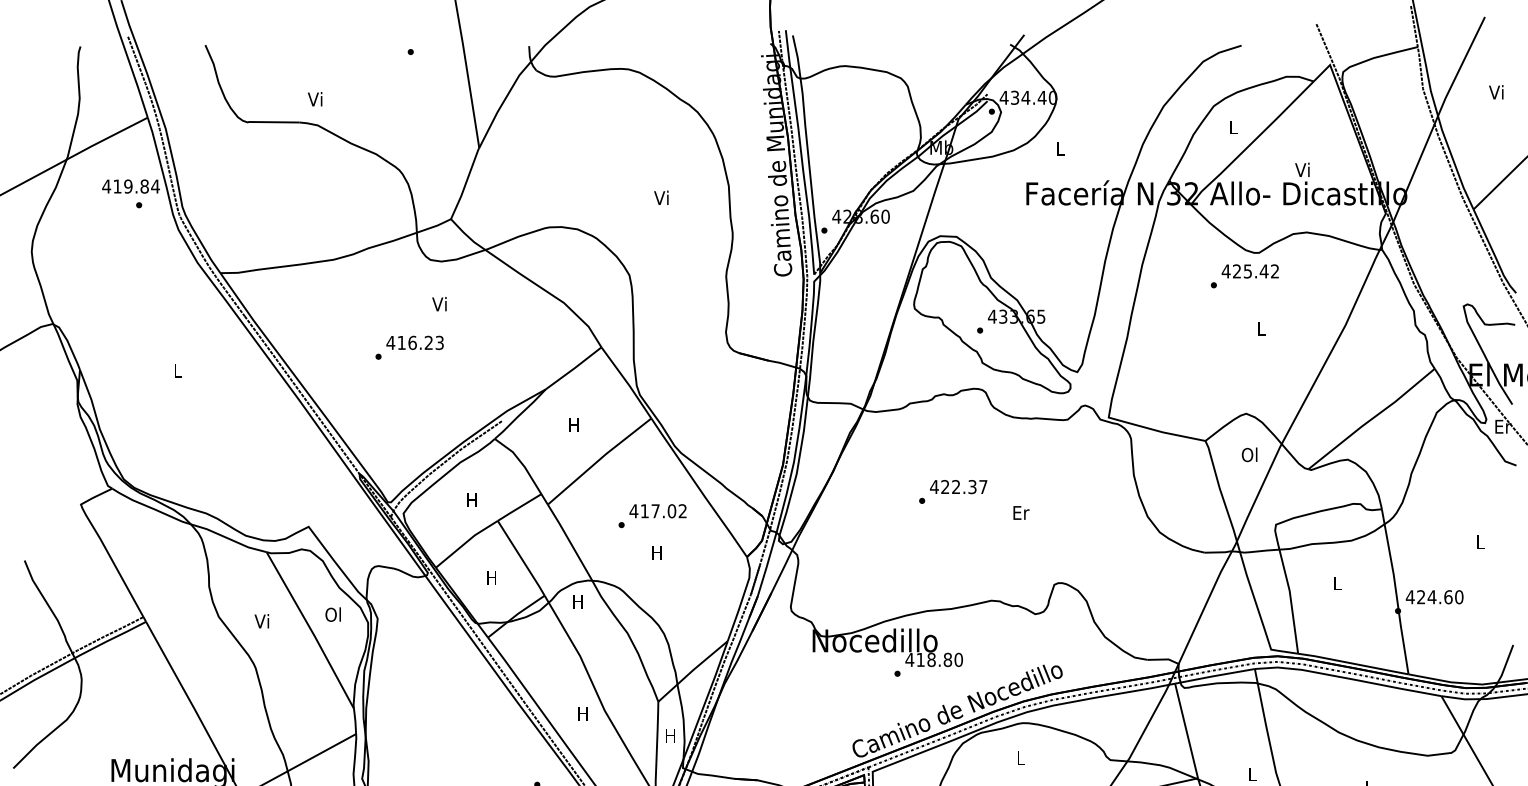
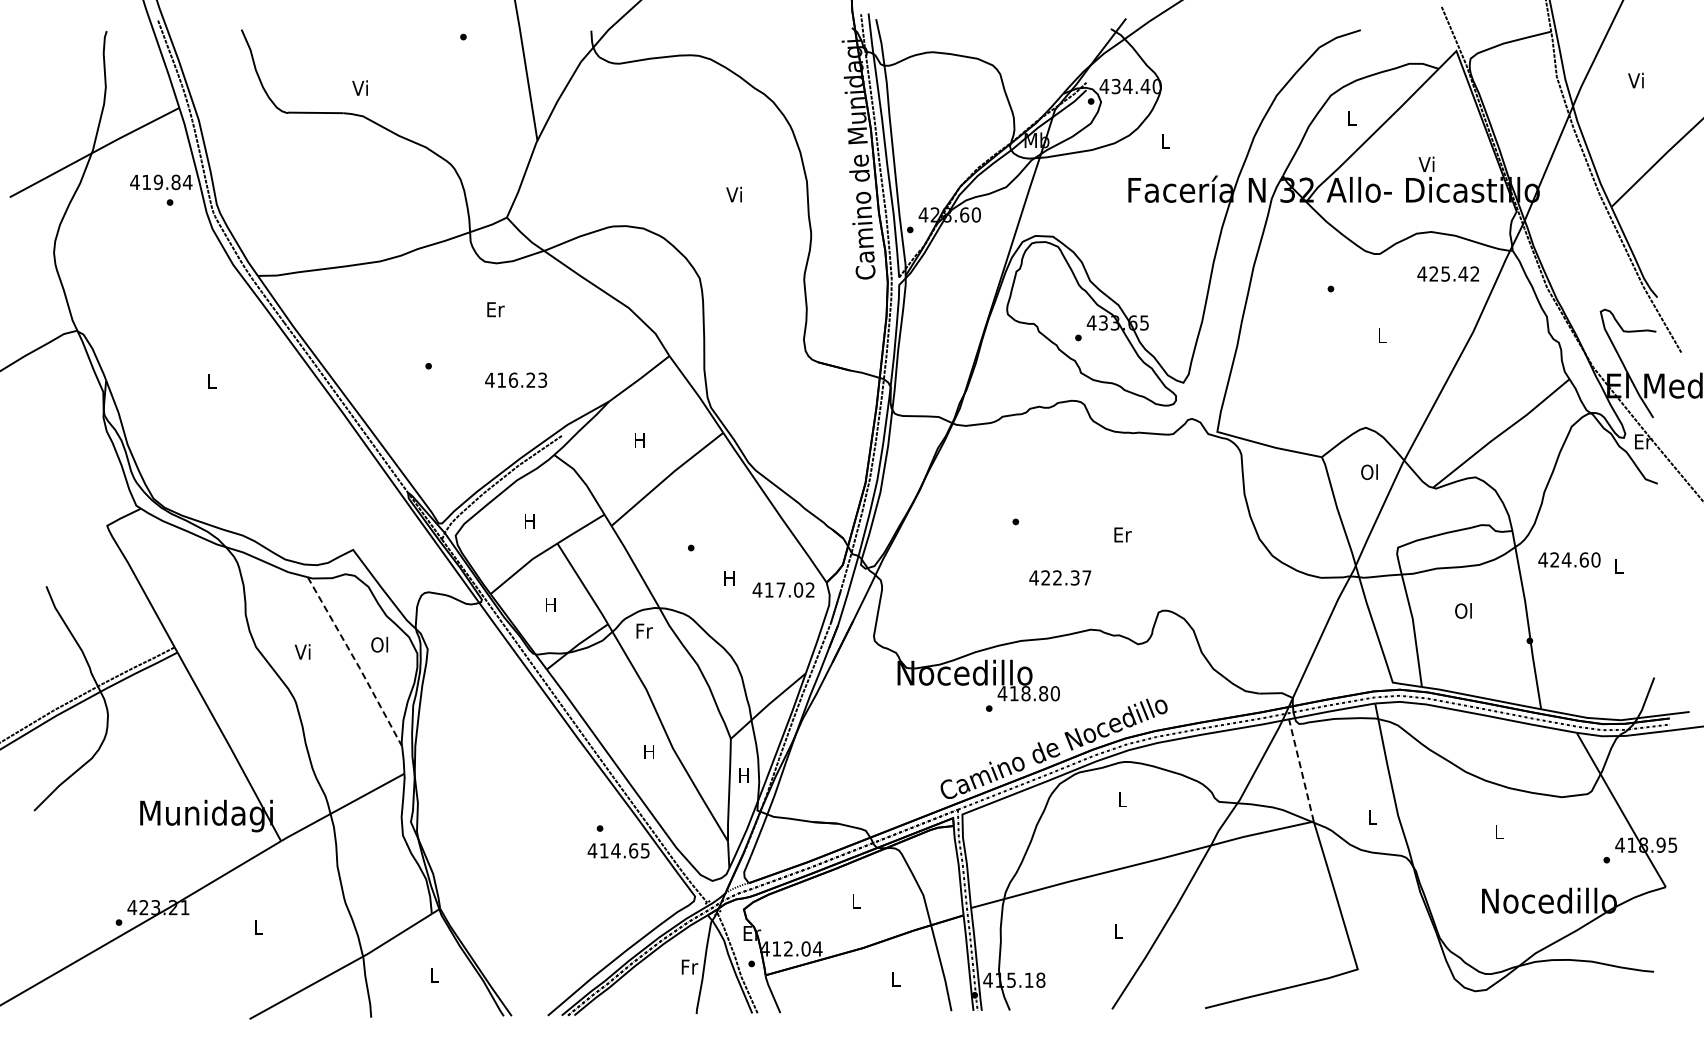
text: (1250, 270) -> (1448, 273), moved
text: (440, 304) -> (495, 309), Vi -> Er
text: (415, 342) -> (516, 379), moved
text: (958, 486) -> (1060, 577), moved
text: (658, 510) -> (783, 589), moved
text: (1336, 582) -> (1463, 610), L -> Ol
text: (1434, 596) -> (1569, 559), moved
text: (578, 601) -> (644, 630), H -> Fr
line: (311, 630) -> (356, 661), solid -> dashed
line: (1186, 731) -> (1301, 770), solid -> dashed

